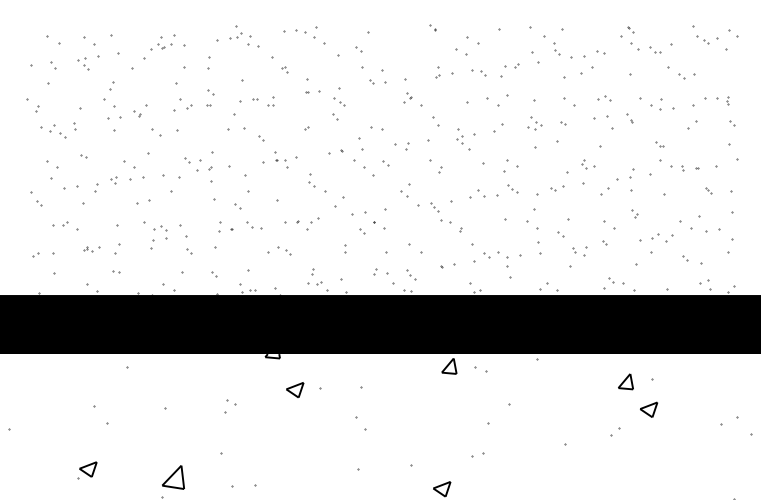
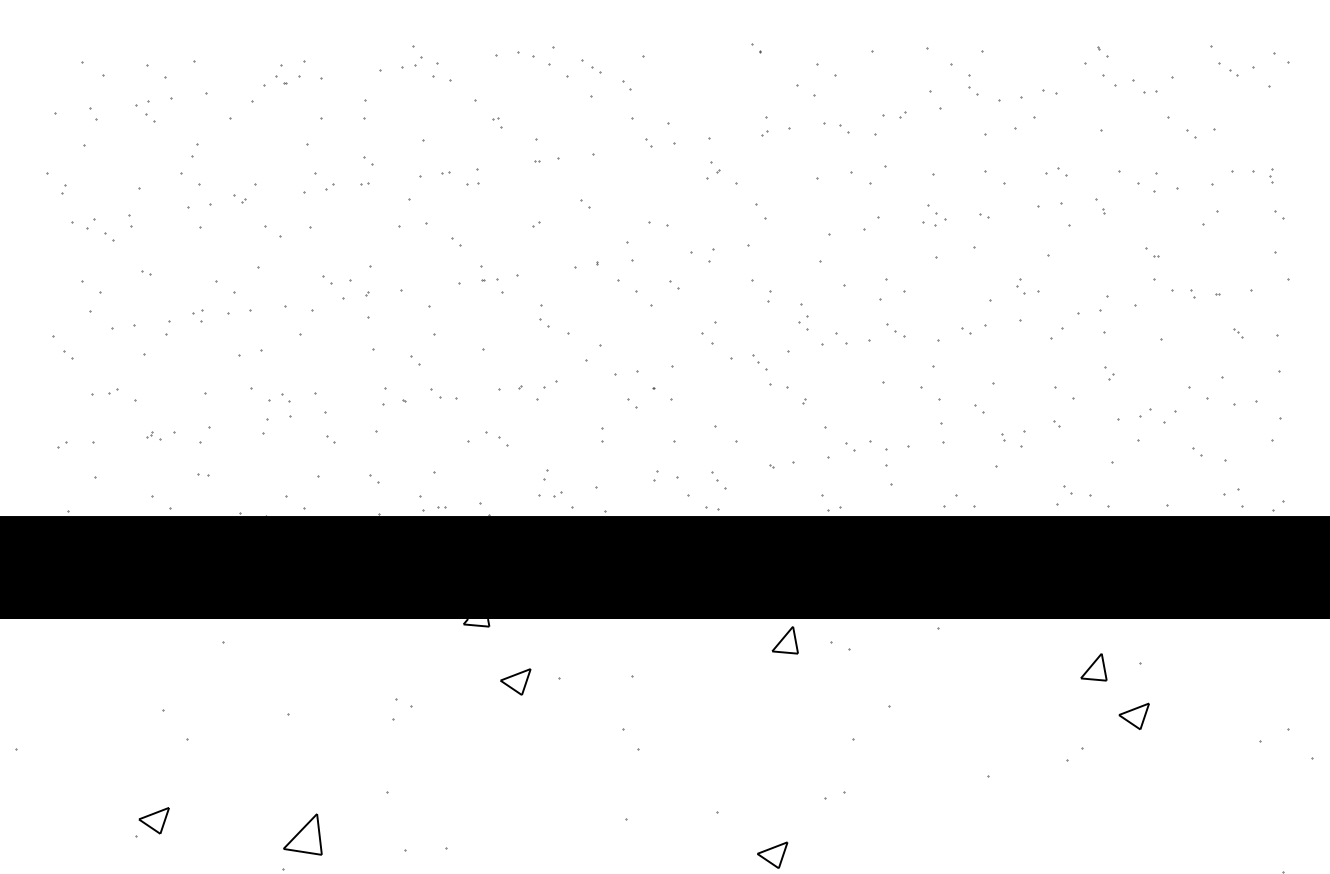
part: (655, 49) -> (1145, 86), size x1.4
part: (339, 101) -> (591, 65), moved
part: (459, 136) -> (803, 317), moved

